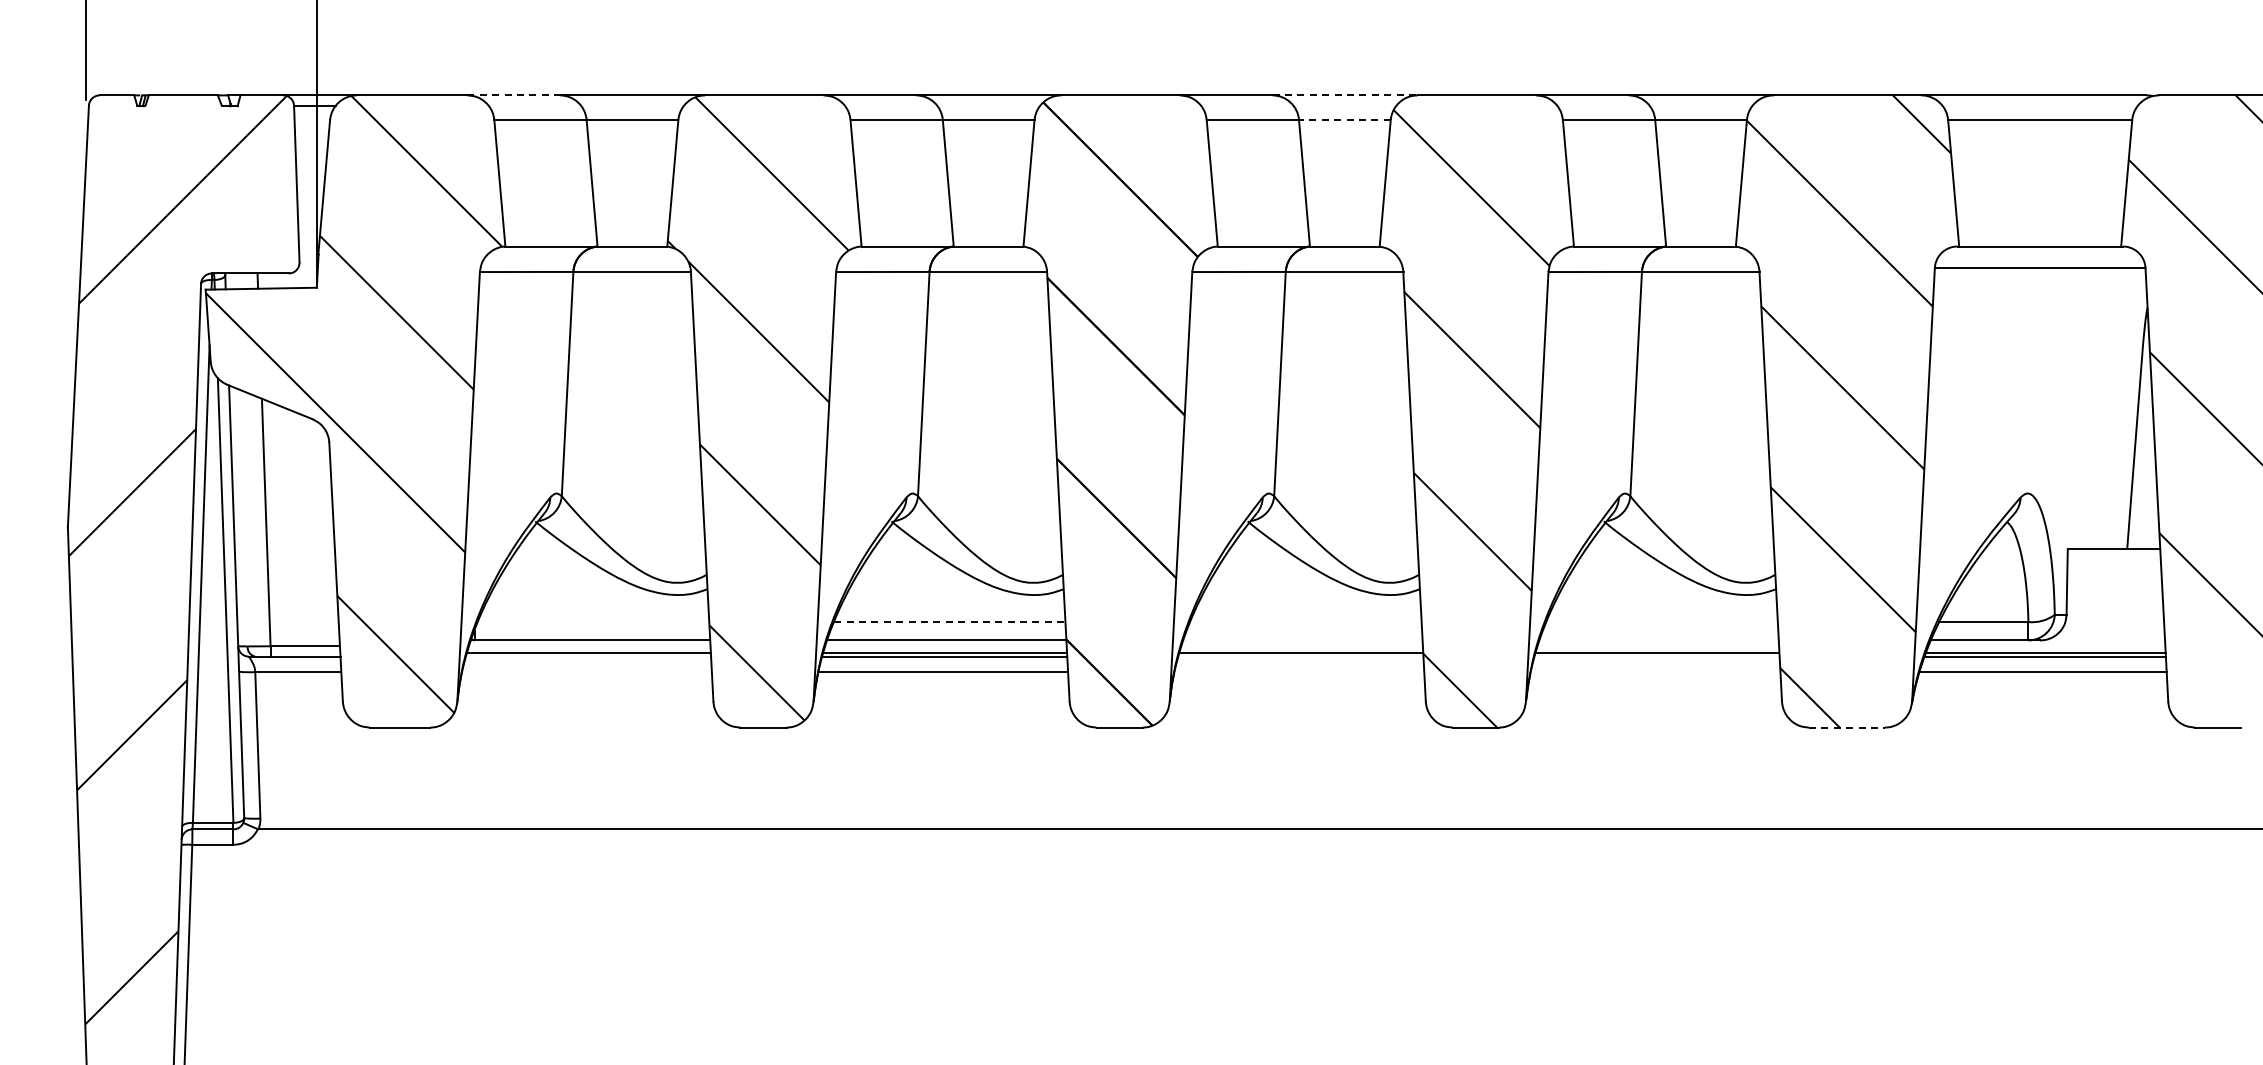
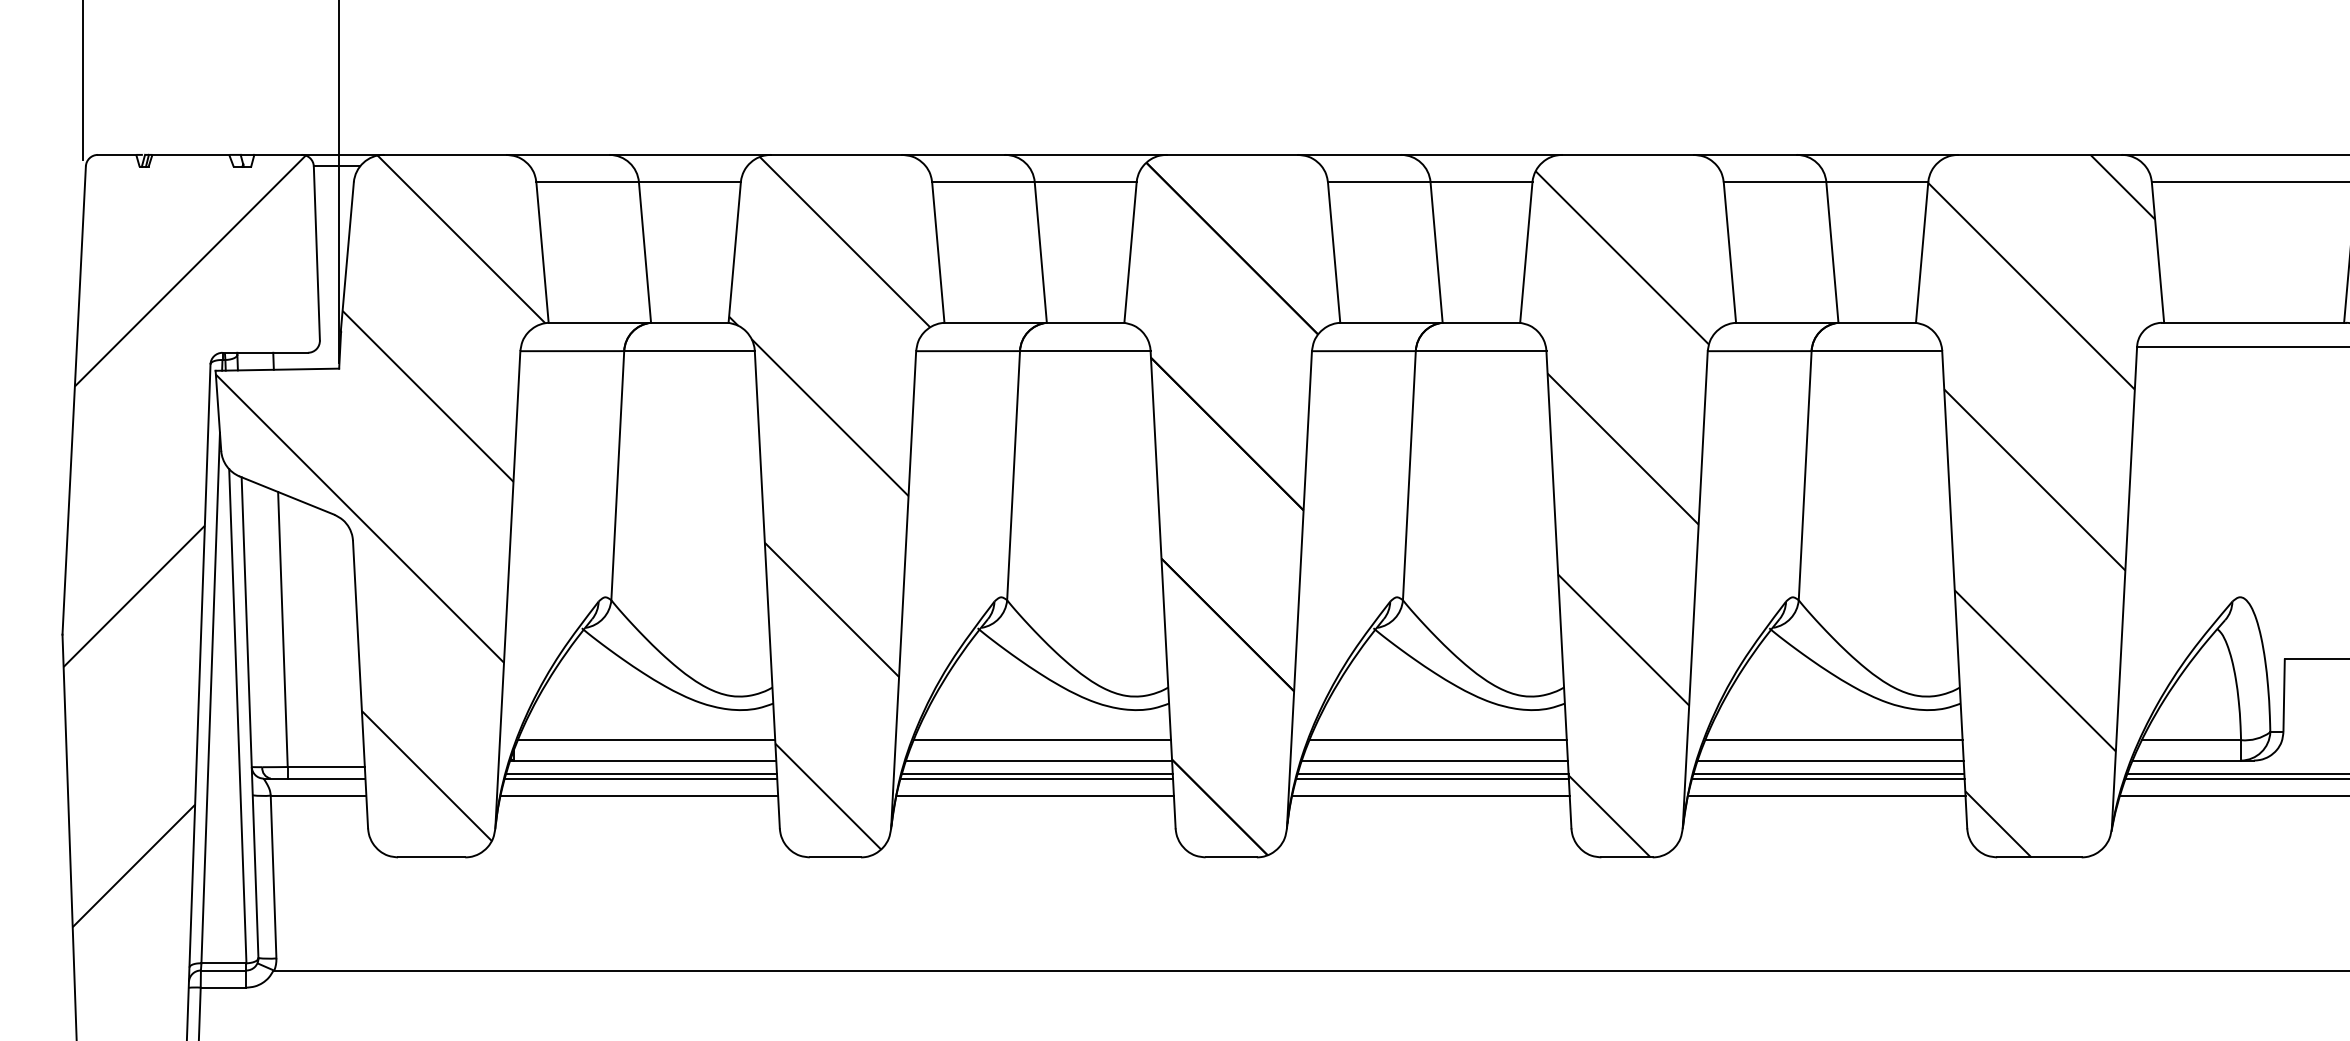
line: (514, 95) -> (558, 155), dashed -> solid
line: (1345, 95) -> (1482, 155), dashed -> solid
line: (1344, 120) -> (1481, 182), dashed -> solid
line: (593, 622) -> (646, 740), added
line: (949, 622) -> (1042, 740), dashed -> solid
line: (1305, 622) -> (1437, 740), added
line: (1661, 622) -> (1833, 740), added
line: (1302, 640) -> (1434, 760), added
line: (1658, 640) -> (1829, 760), added
line: (588, 656) -> (641, 778), added
line: (1300, 656) -> (1432, 778), added
line: (1656, 656) -> (1827, 778), added
line: (586, 672) -> (638, 796), added
line: (1299, 672) -> (1431, 796), added
line: (1655, 672) -> (1826, 796), added
line: (1847, 727) -> (2040, 857), dashed -> solid

